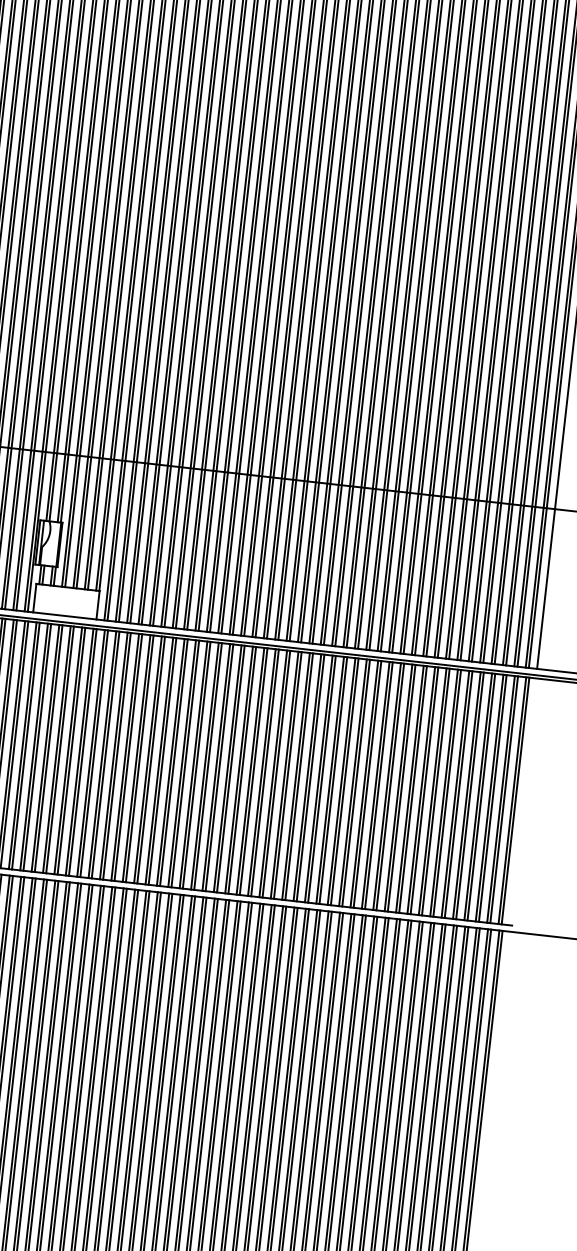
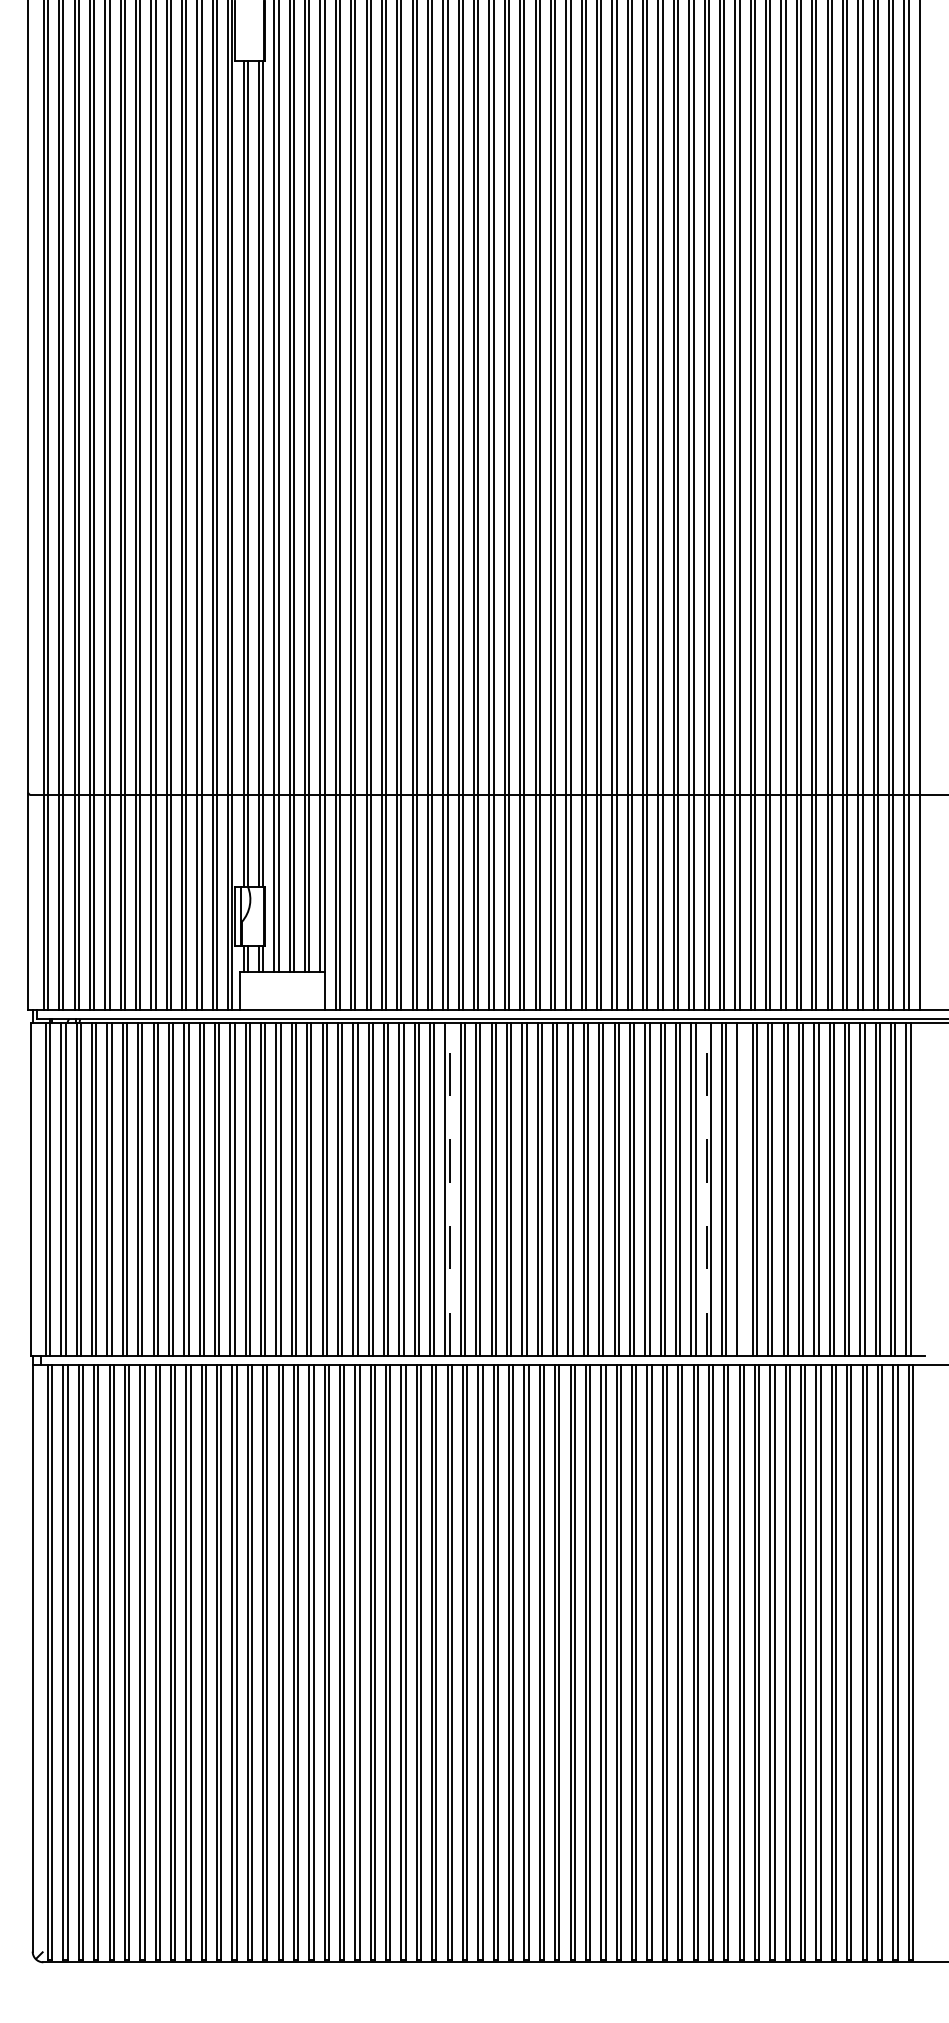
line: (173, 762) -> (449, 1189), solid -> dashed
line: (364, 783) -> (706, 1189), solid -> dashed
line: (390, 786) -> (741, 1189), removed

